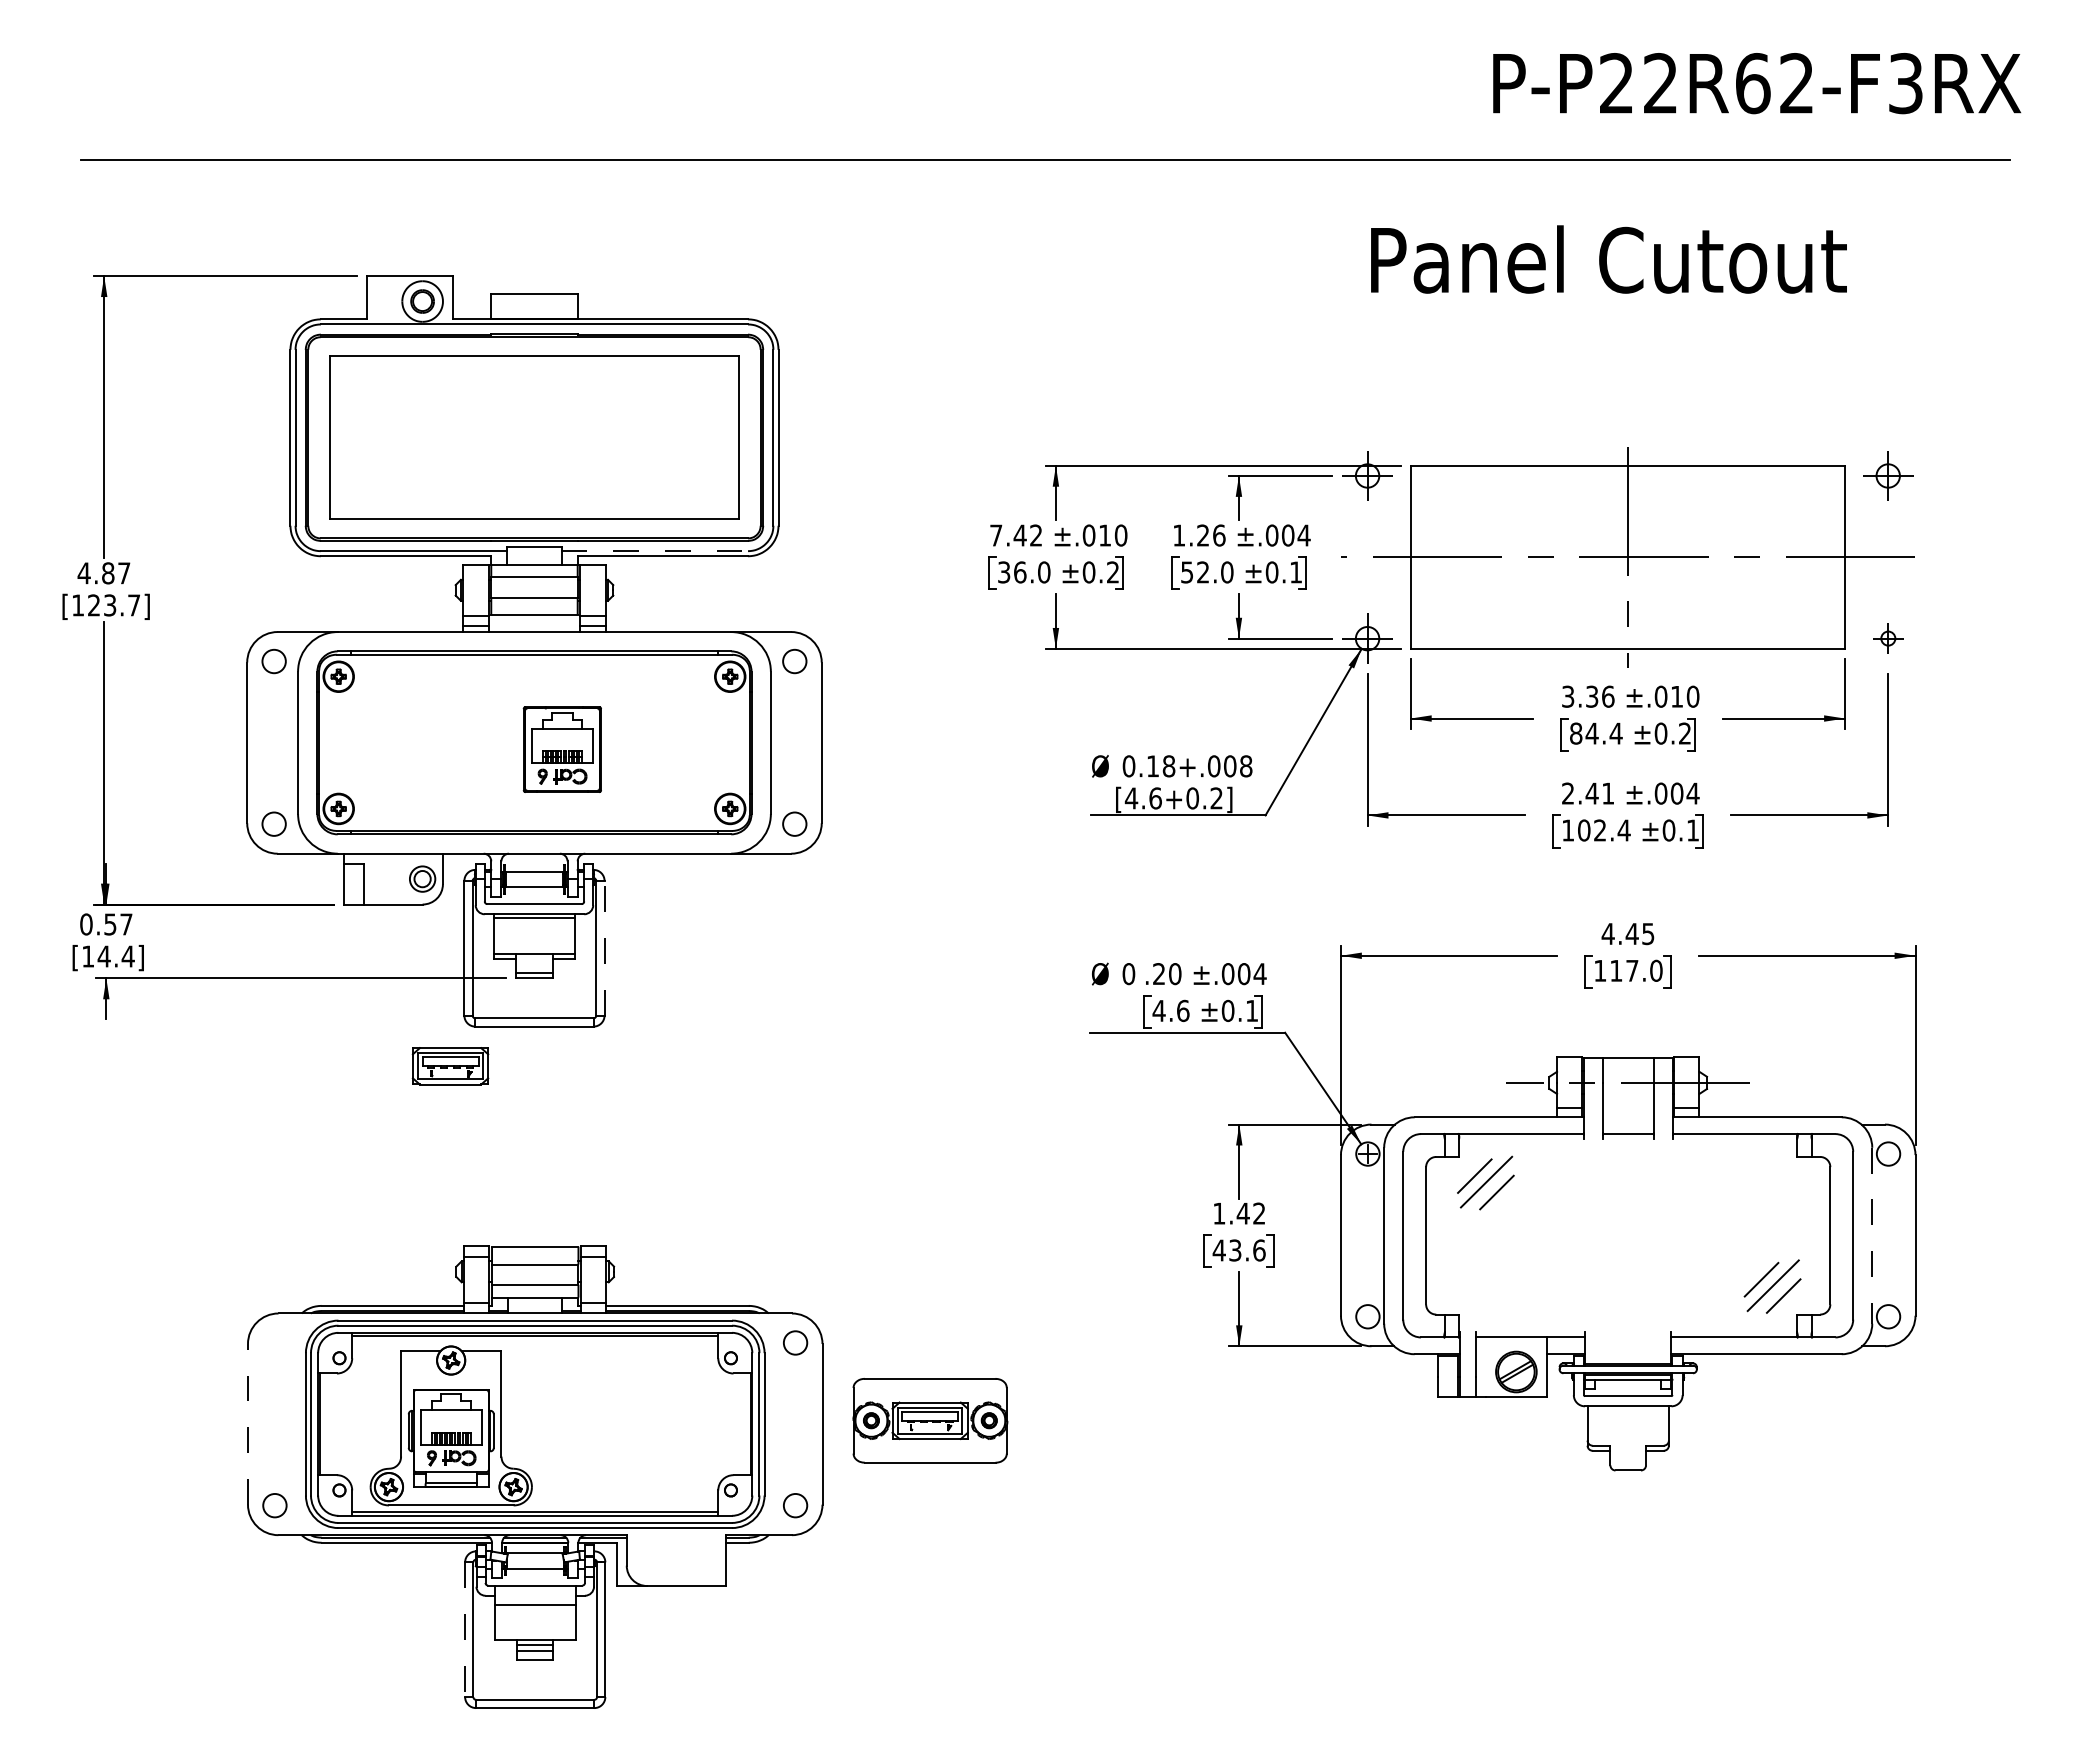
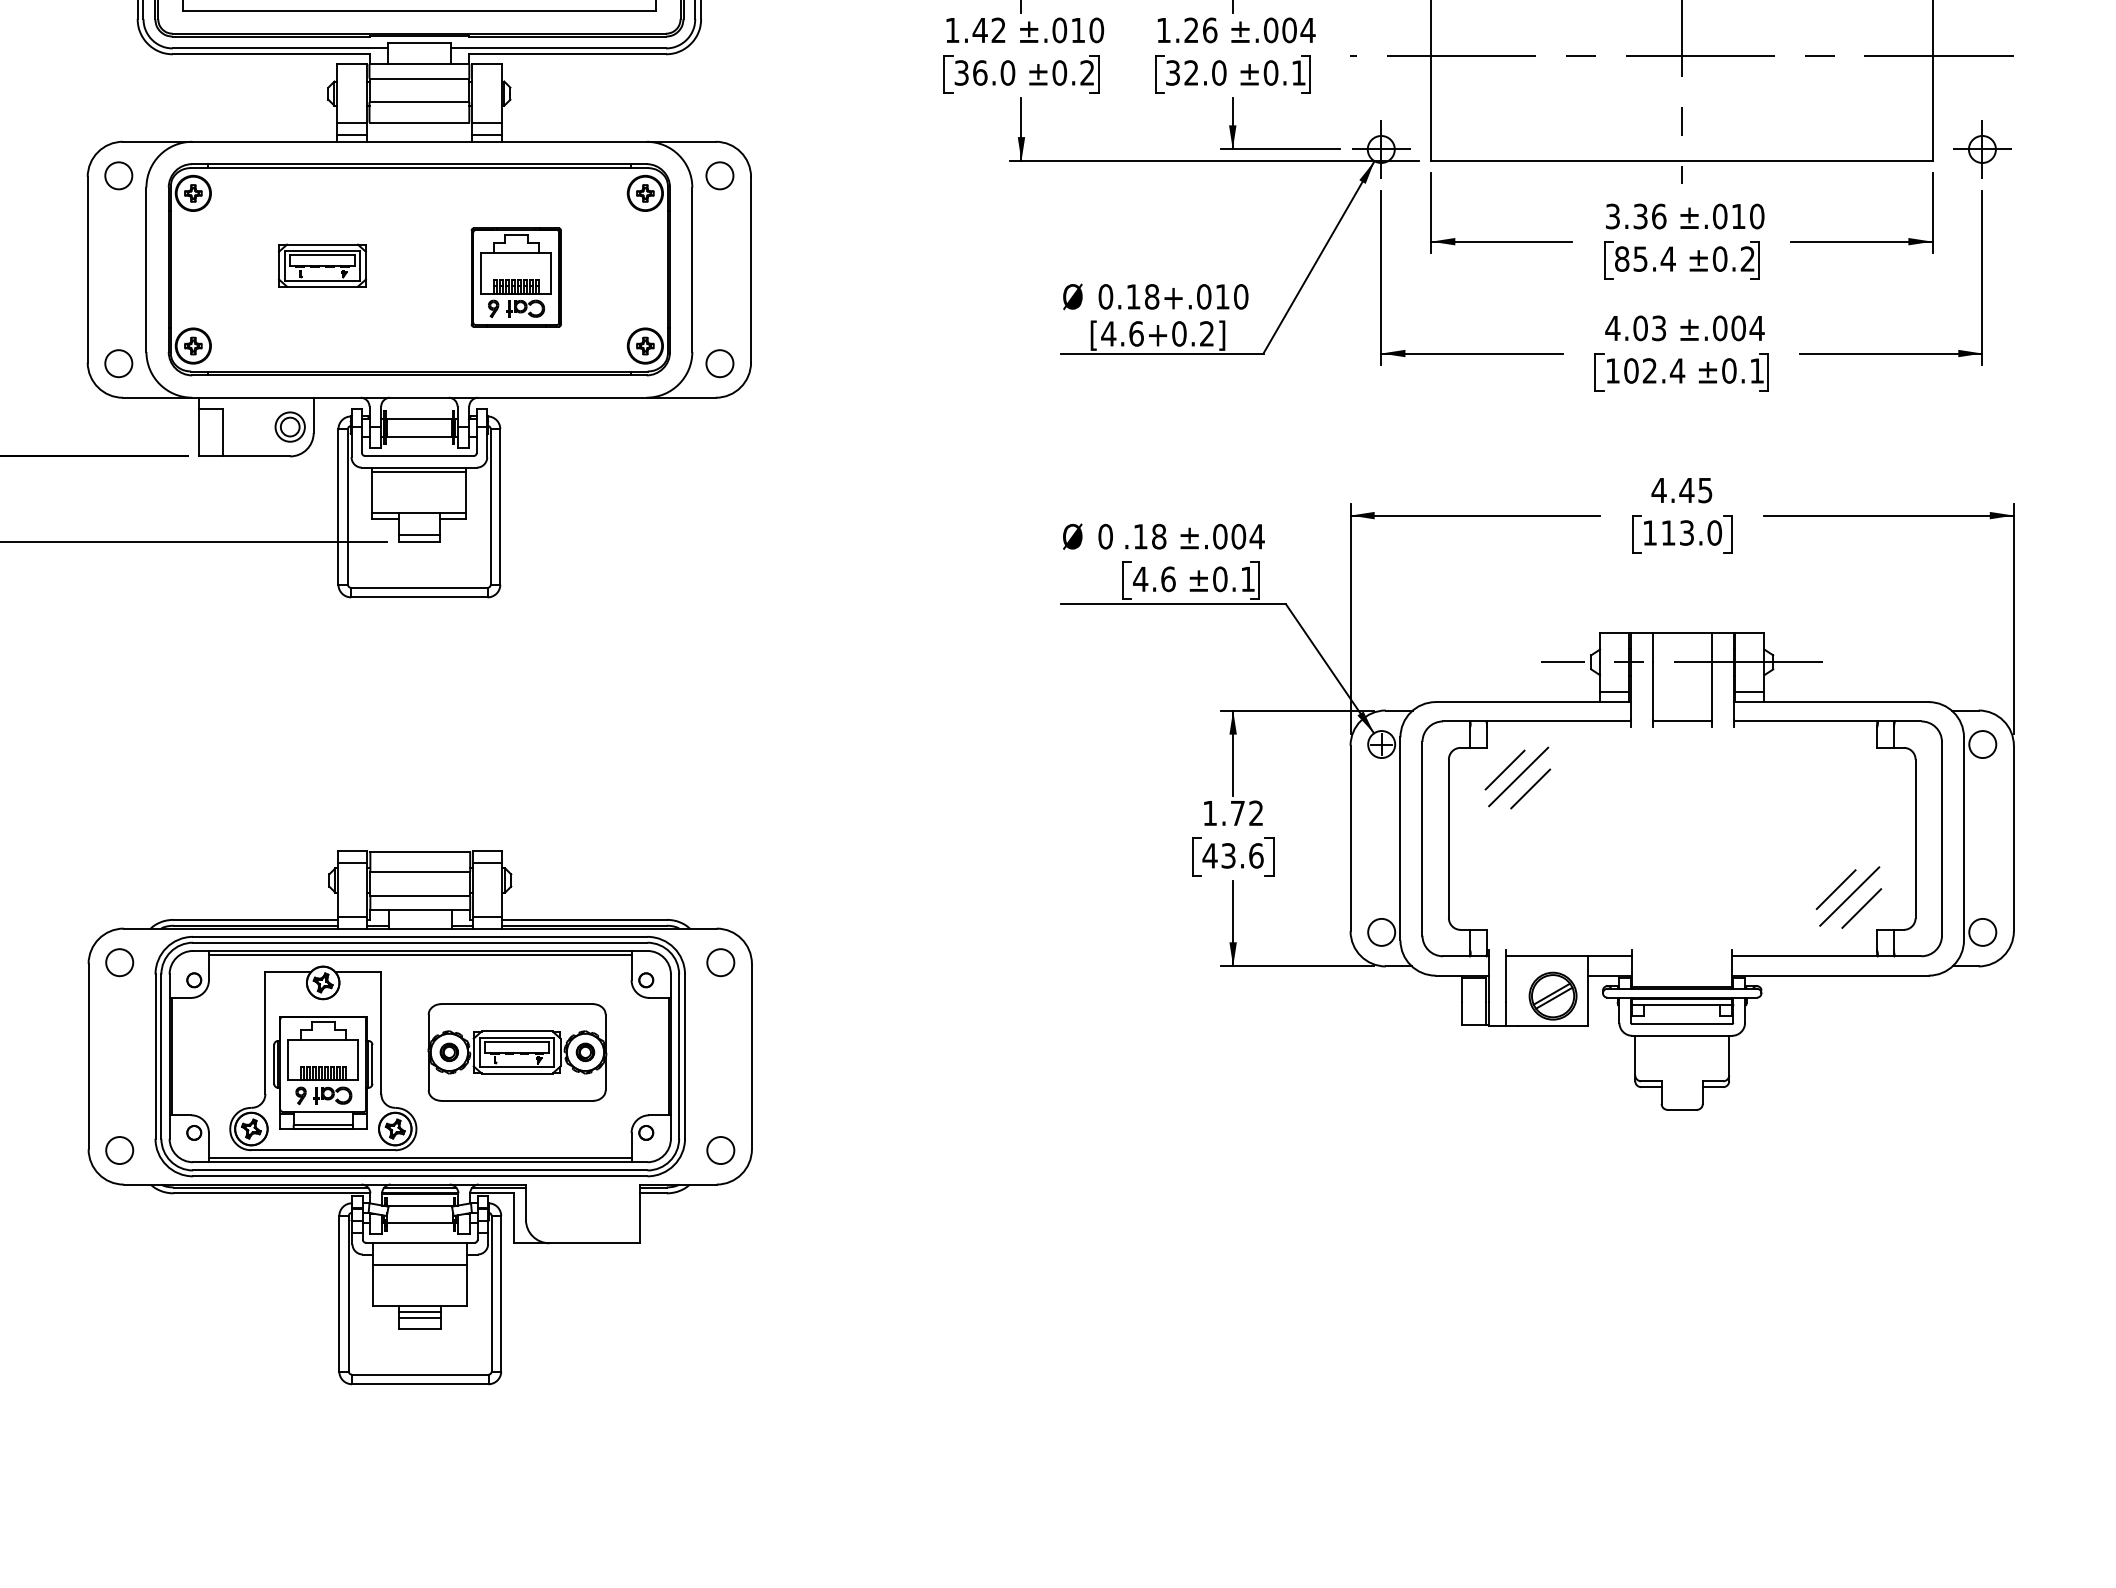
text: (996, 535) -> (952, 30), 7.42 -> 1.42
line: (655, 551) -> (559, 48), dashed -> solid
text: (1187, 571) -> (1173, 71), 52.0 -> 32.0
part: (1888, 638) -> (1982, 149), size x1.67
text: (1591, 733) -> (1639, 258), 84.4 -> 85.4
part: (561, 749) -> (515, 277), moved
text: (1238, 766) -> (1232, 297), 0.18+.008 -> 0.18+.010
text: (1587, 793) -> (1635, 328), 2.41 -> 4.03
line: (604, 947) -> (500, 506), dashed -> solid
text: (1632, 970) -> (1687, 532), 117.0 -> 113.0
text: (1167, 973) -> (1150, 536), .20 -> .18
part: (450, 1066) -> (322, 265), moved
text: (1242, 1213) -> (1236, 813), 1.42 -> 1.72
line: (1872, 1235) -> (1964, 838), dashed -> solid
circle: (274, 1342) -> (119, 962), added
part: (930, 1420) -> (517, 1052), moved
line: (248, 1423) -> (89, 1055), dashed -> solid
line: (465, 1630) -> (339, 1294), dashed -> solid

